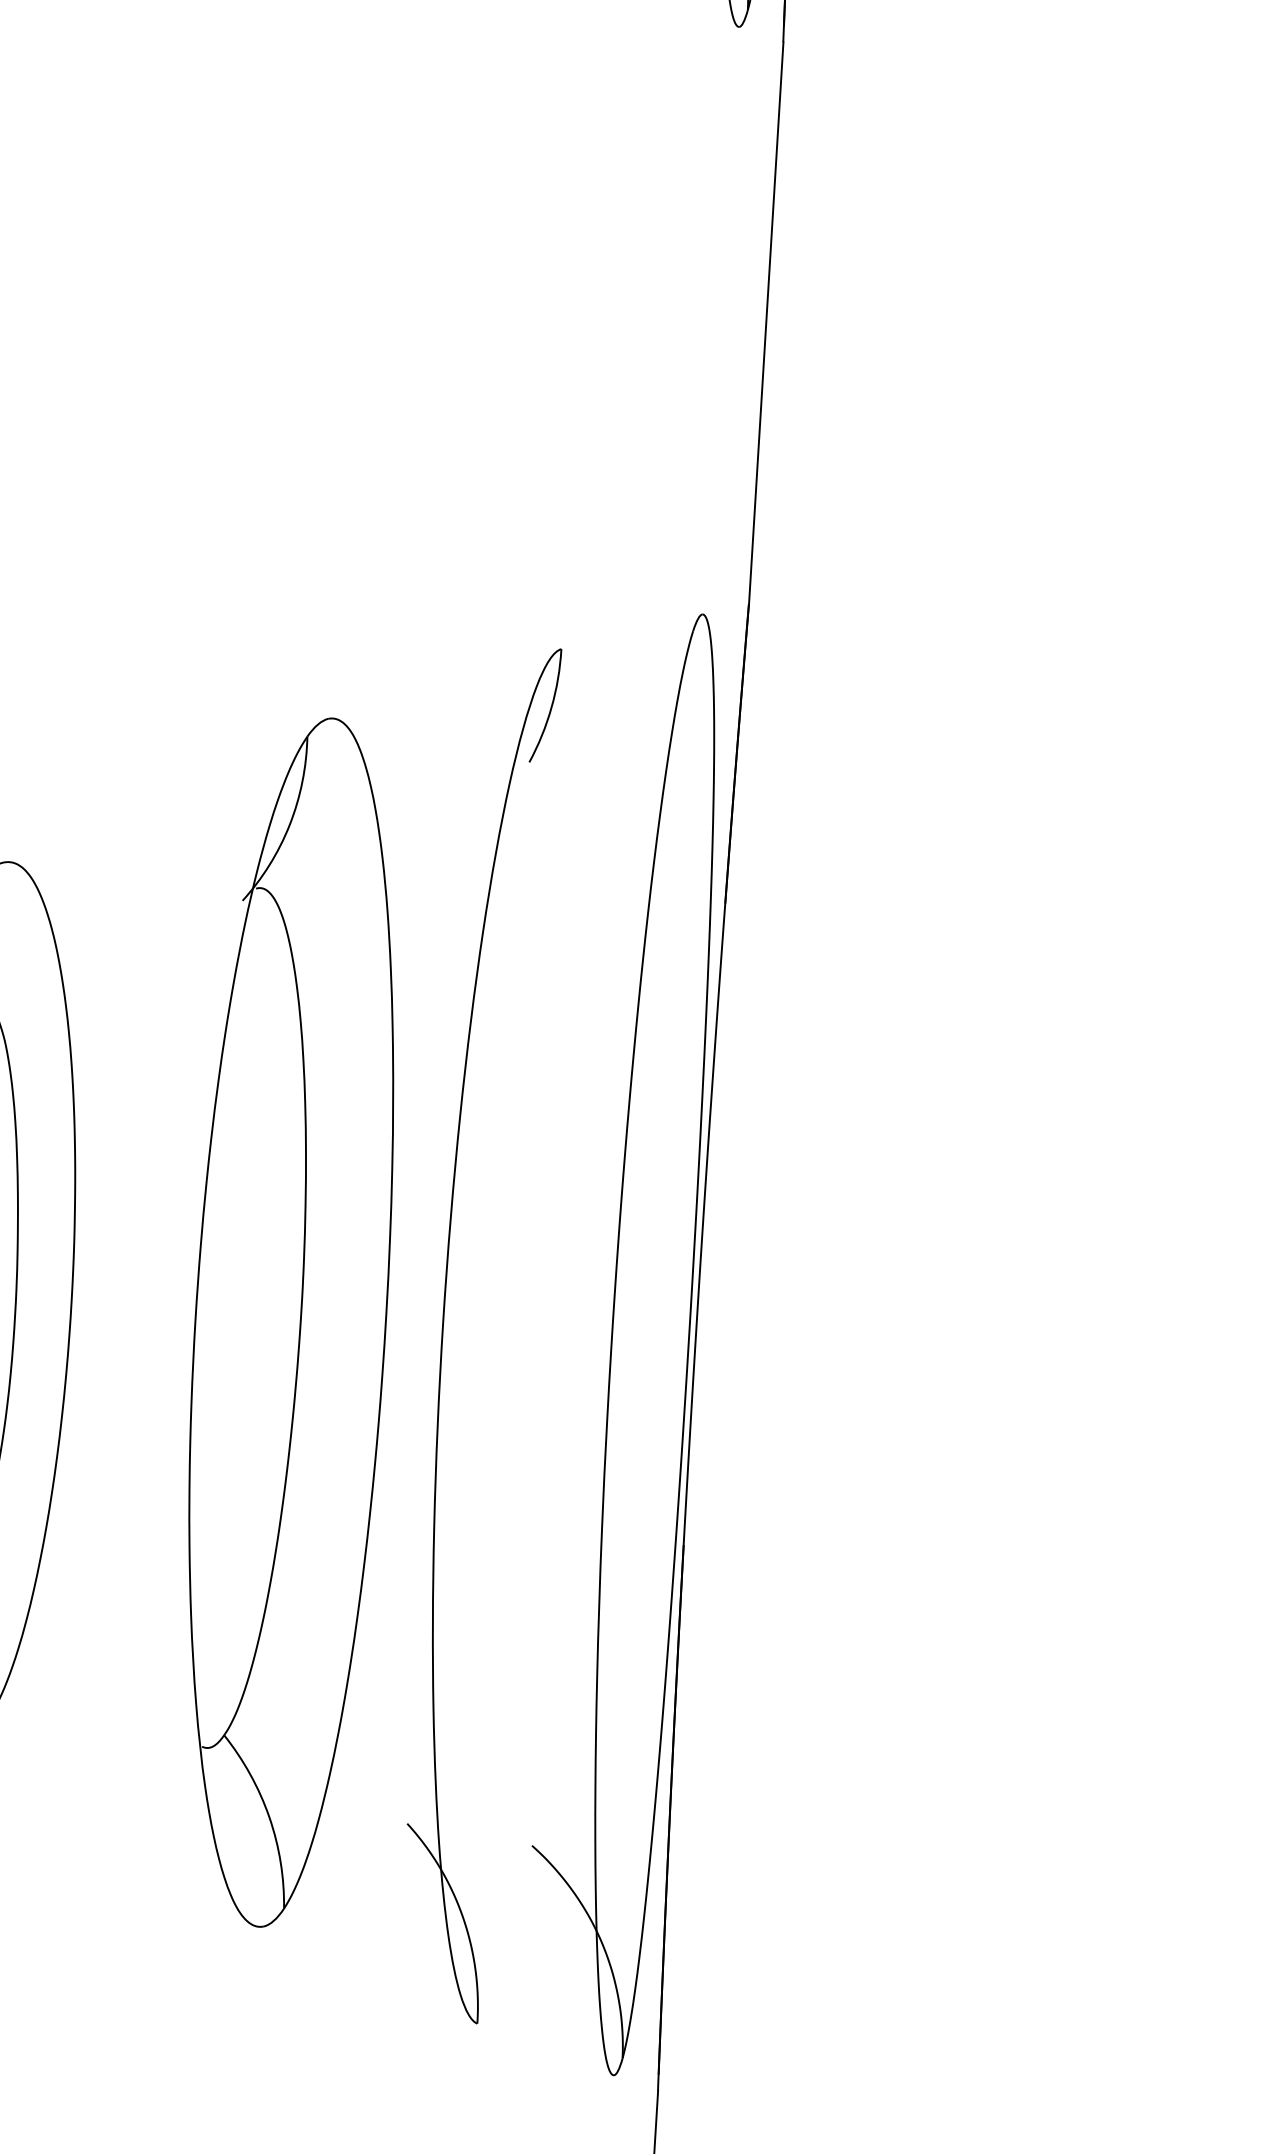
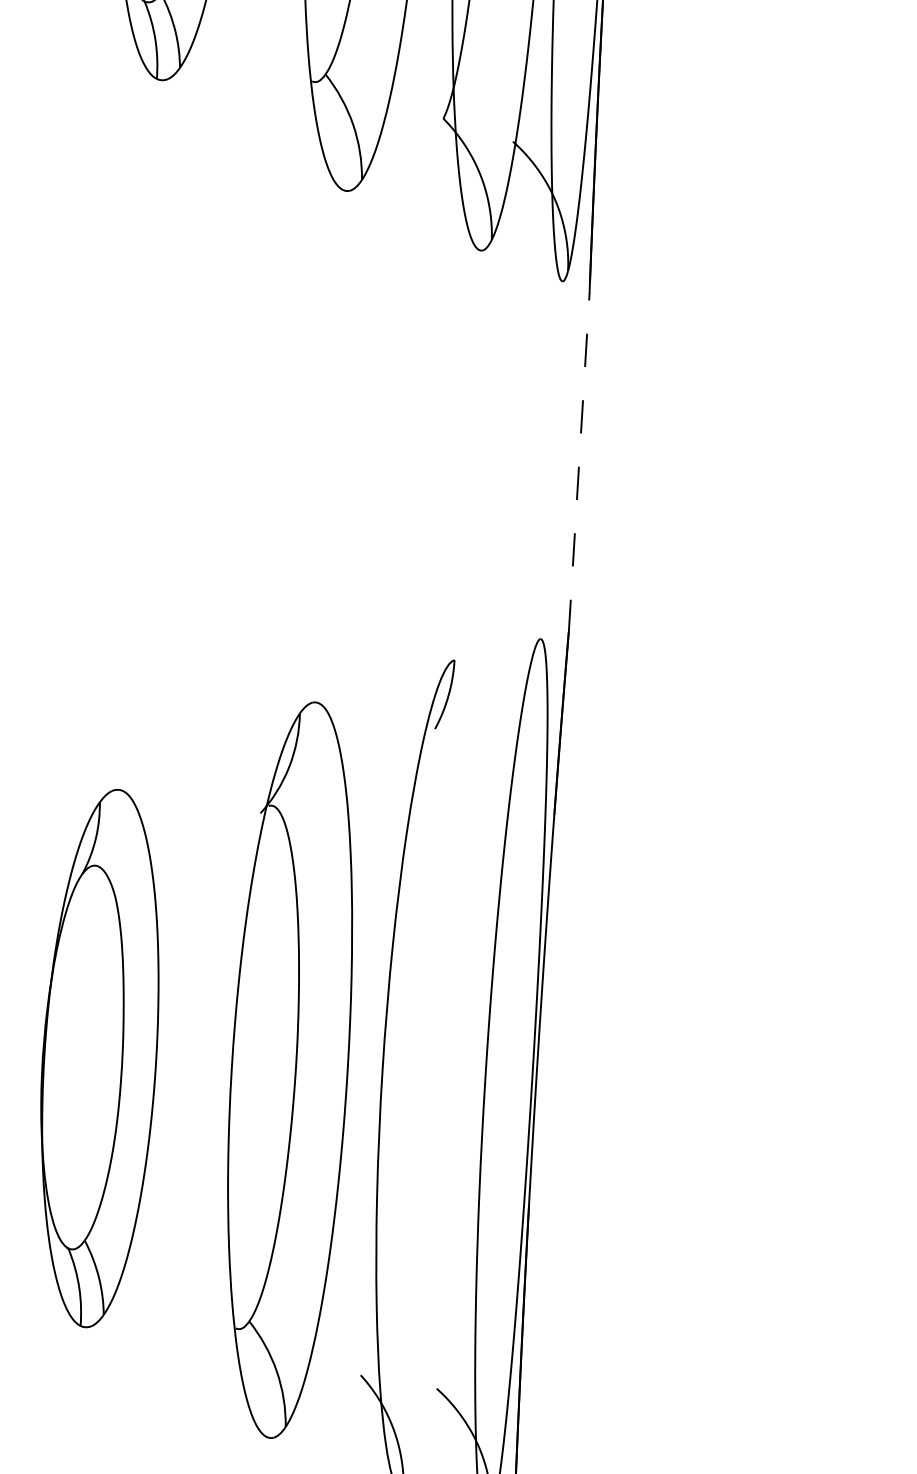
line: (766, 322) -> (579, 461), solid -> dashed

